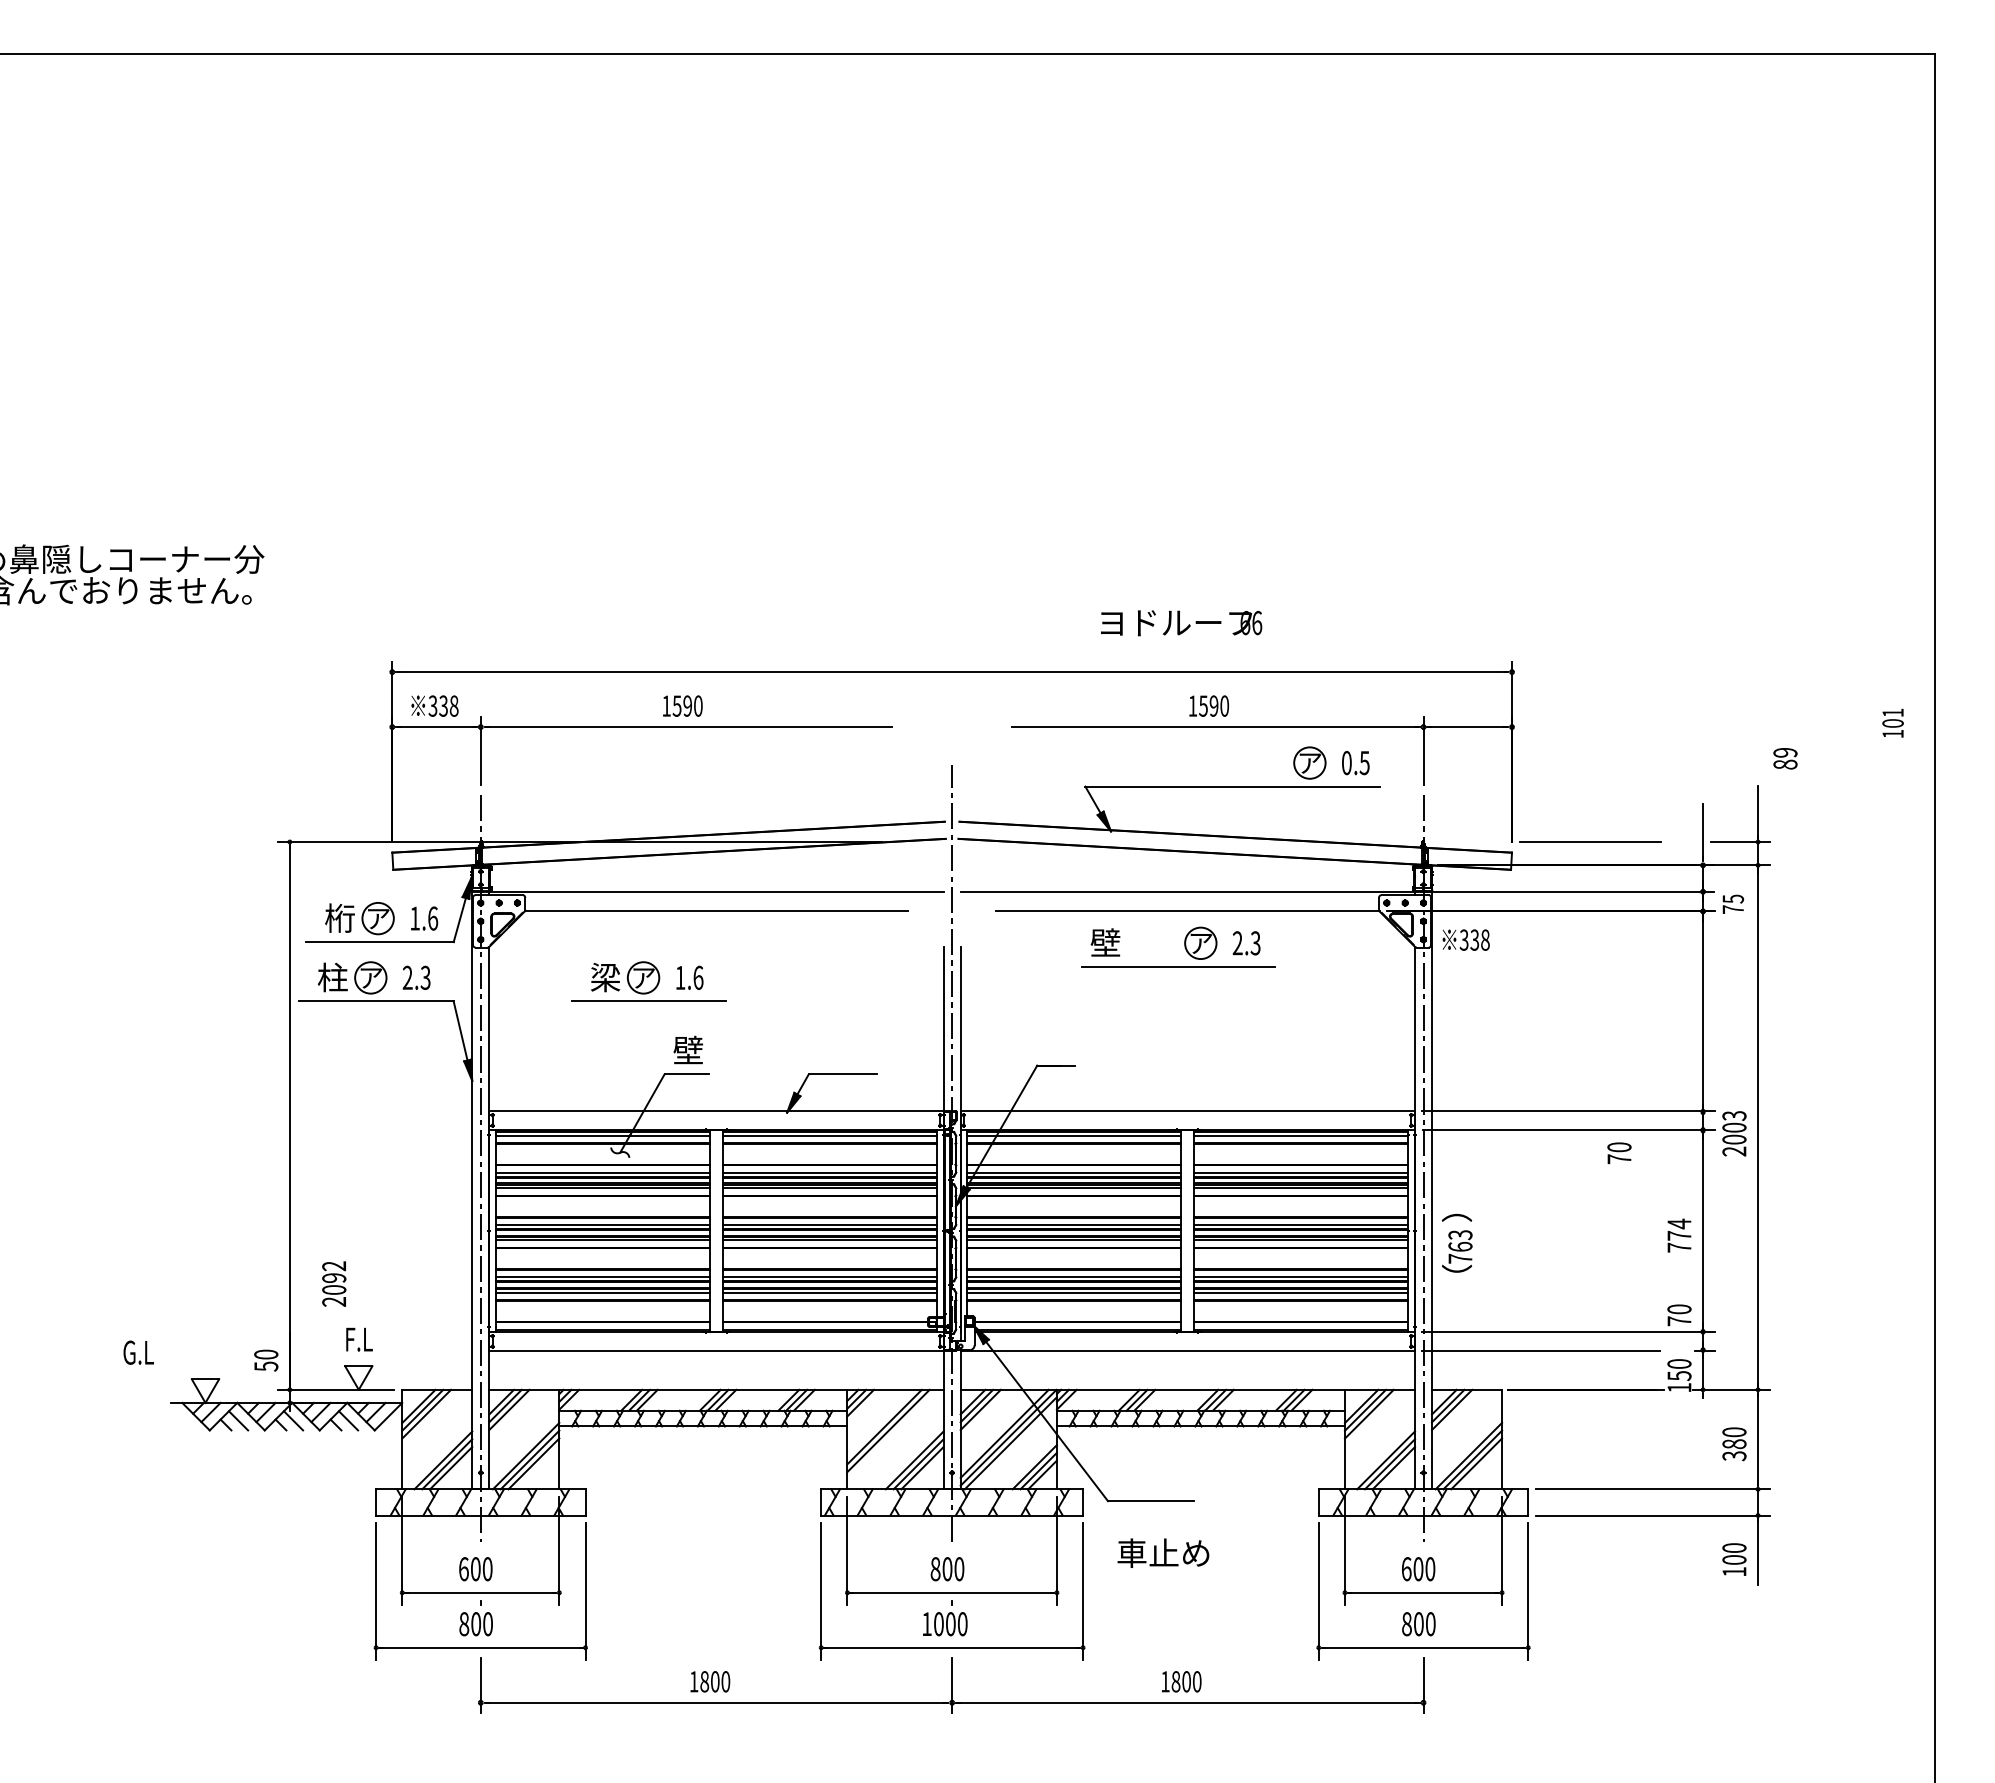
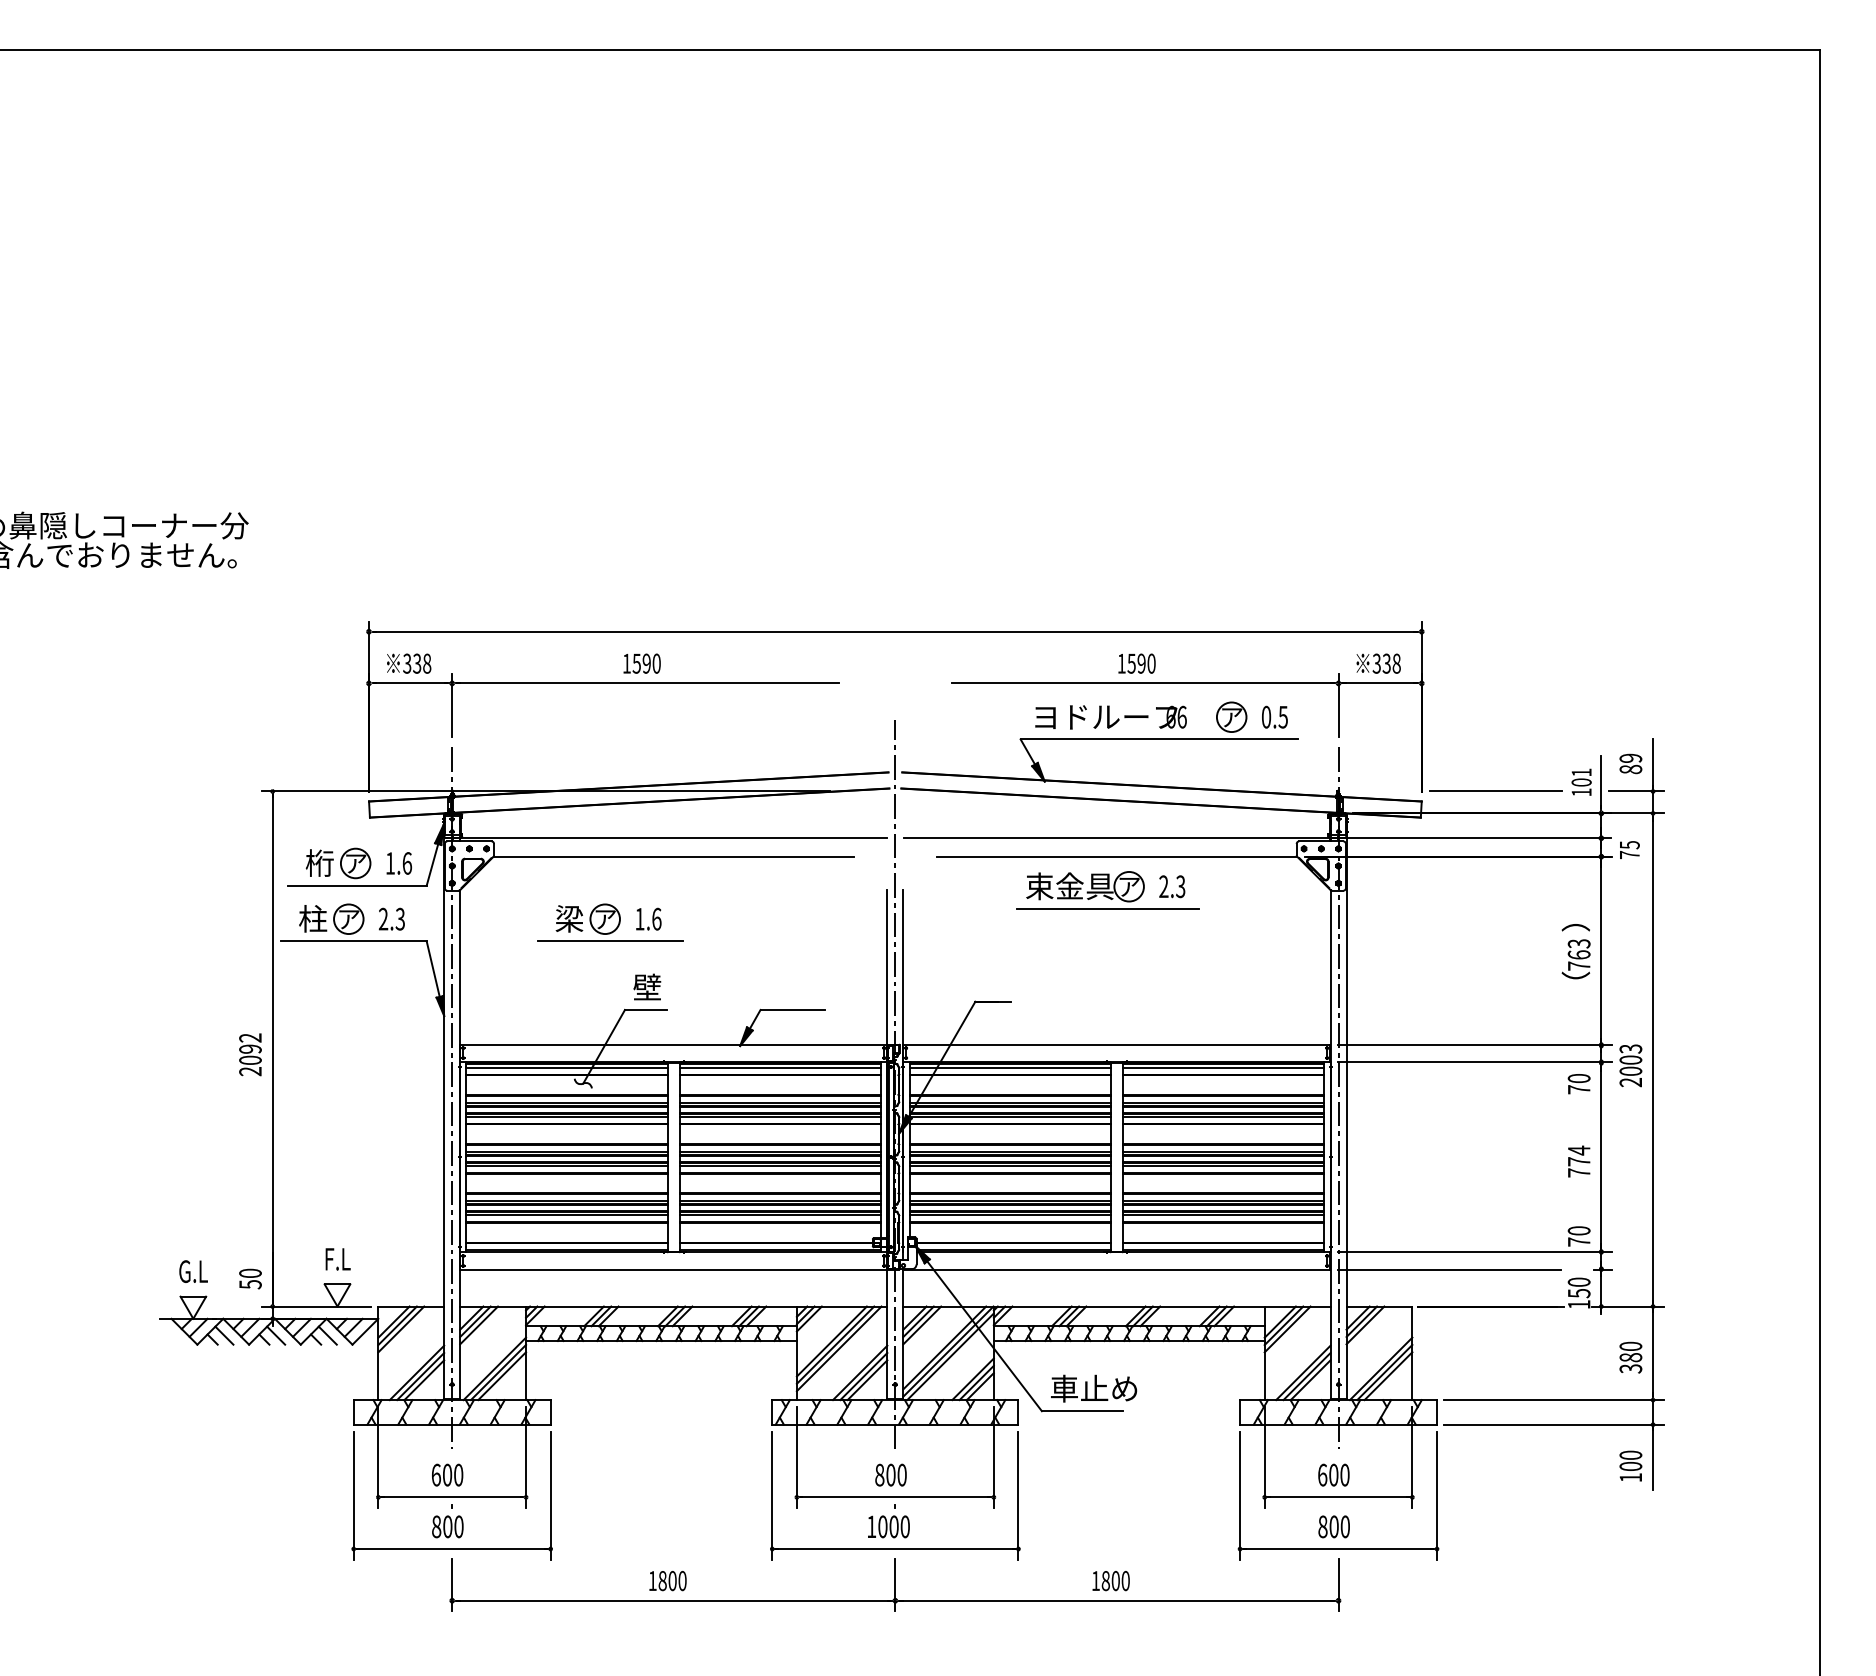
text: (1181, 623) -> (1110, 717), moved
text: (1892, 722) -> (1581, 781), moved
text: (1785, 758) -> (1630, 763), moved
text: (1465, 939) -> (1378, 663), moved
text: (1137, 942) -> (1069, 885), 壁 -> 束金具
text: (1619, 1153) -> (1579, 1084), moved
text: (1456, 1243) -> (1575, 951), moved
text: (334, 1283) -> (250, 1054), moved
text: (138, 1352) -> (193, 1271), moved
line: (892, 1434) -> (839, 1348), added
text: (1163, 1552) -> (1094, 1388), moved

